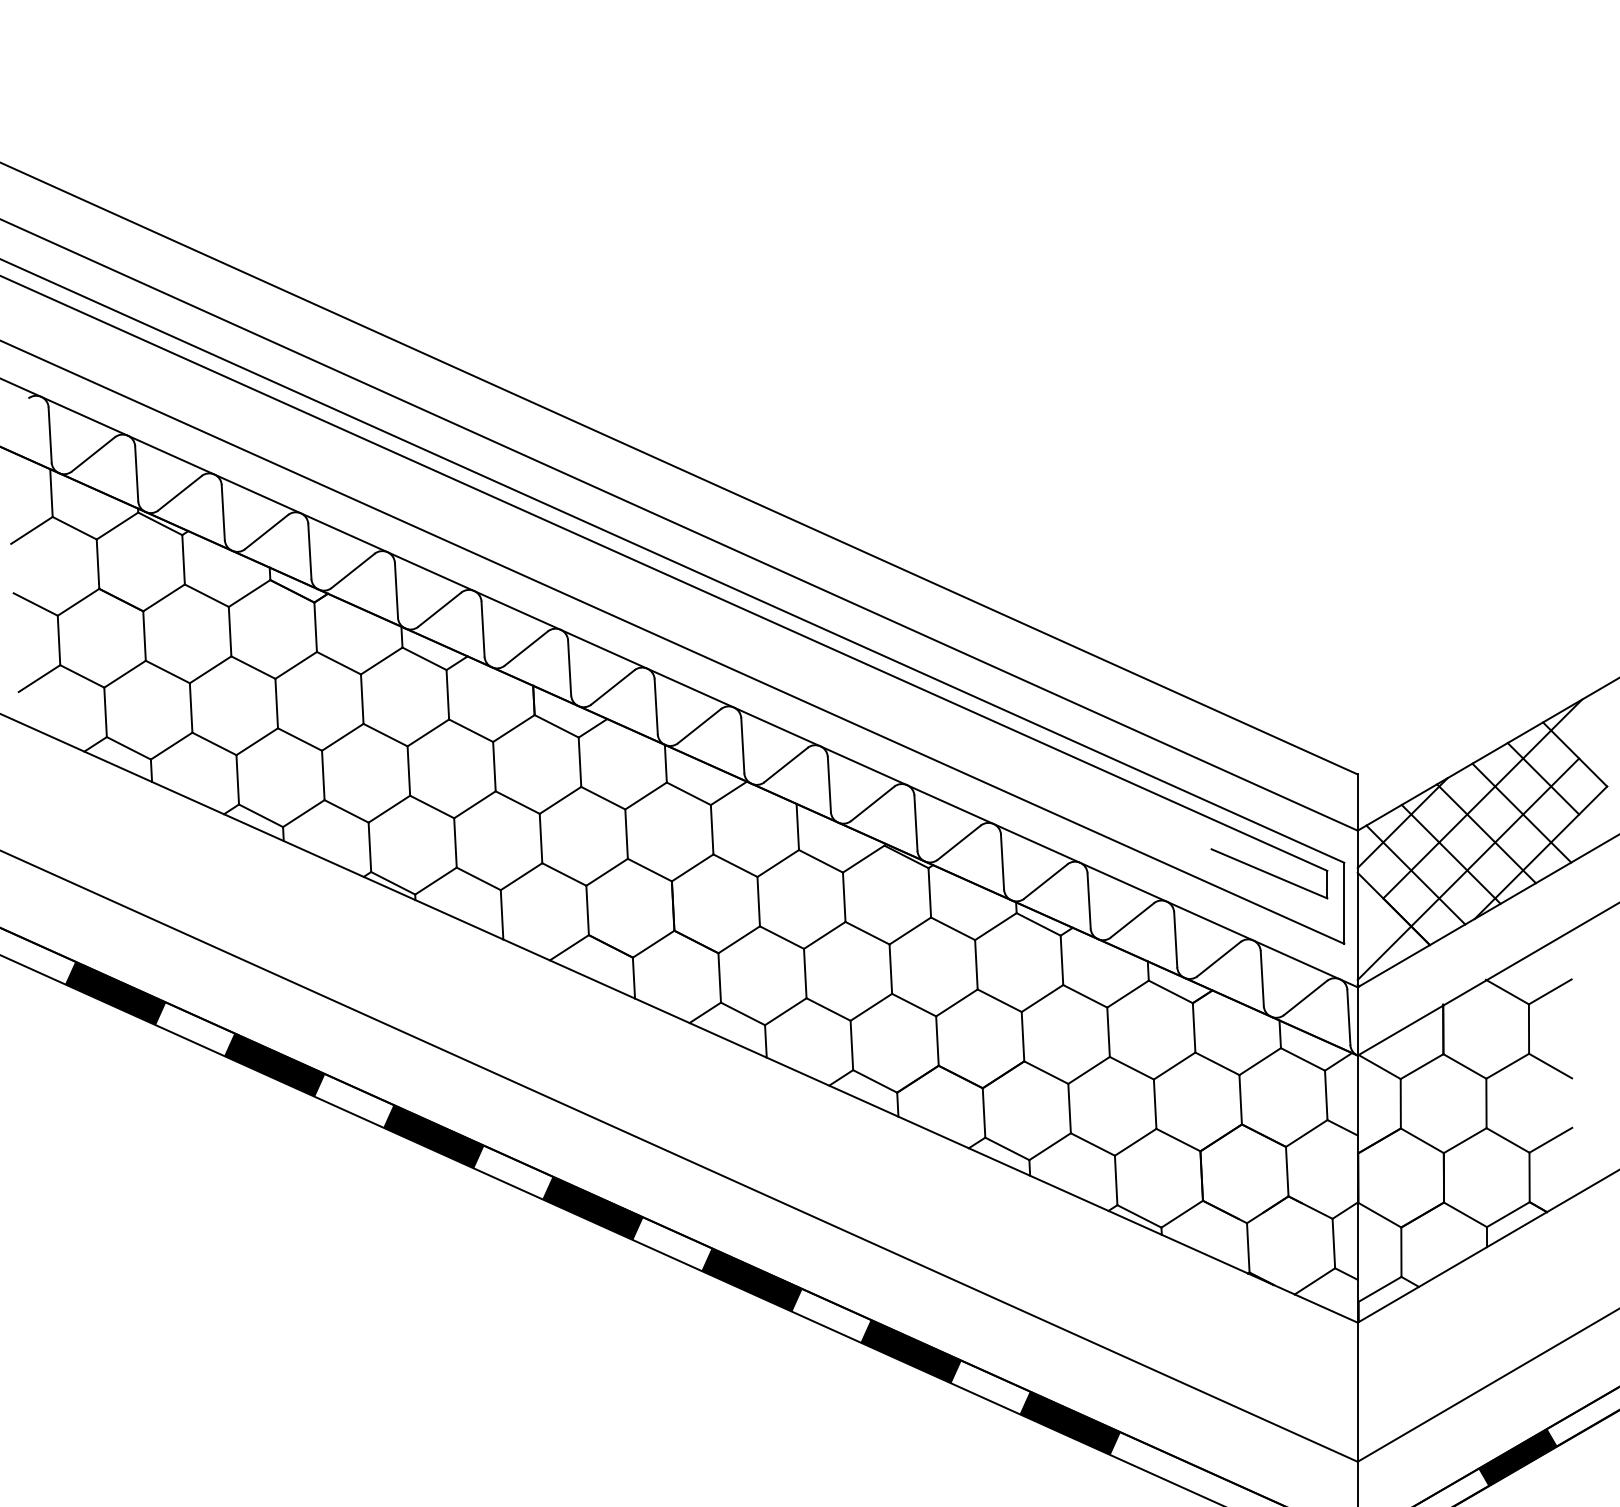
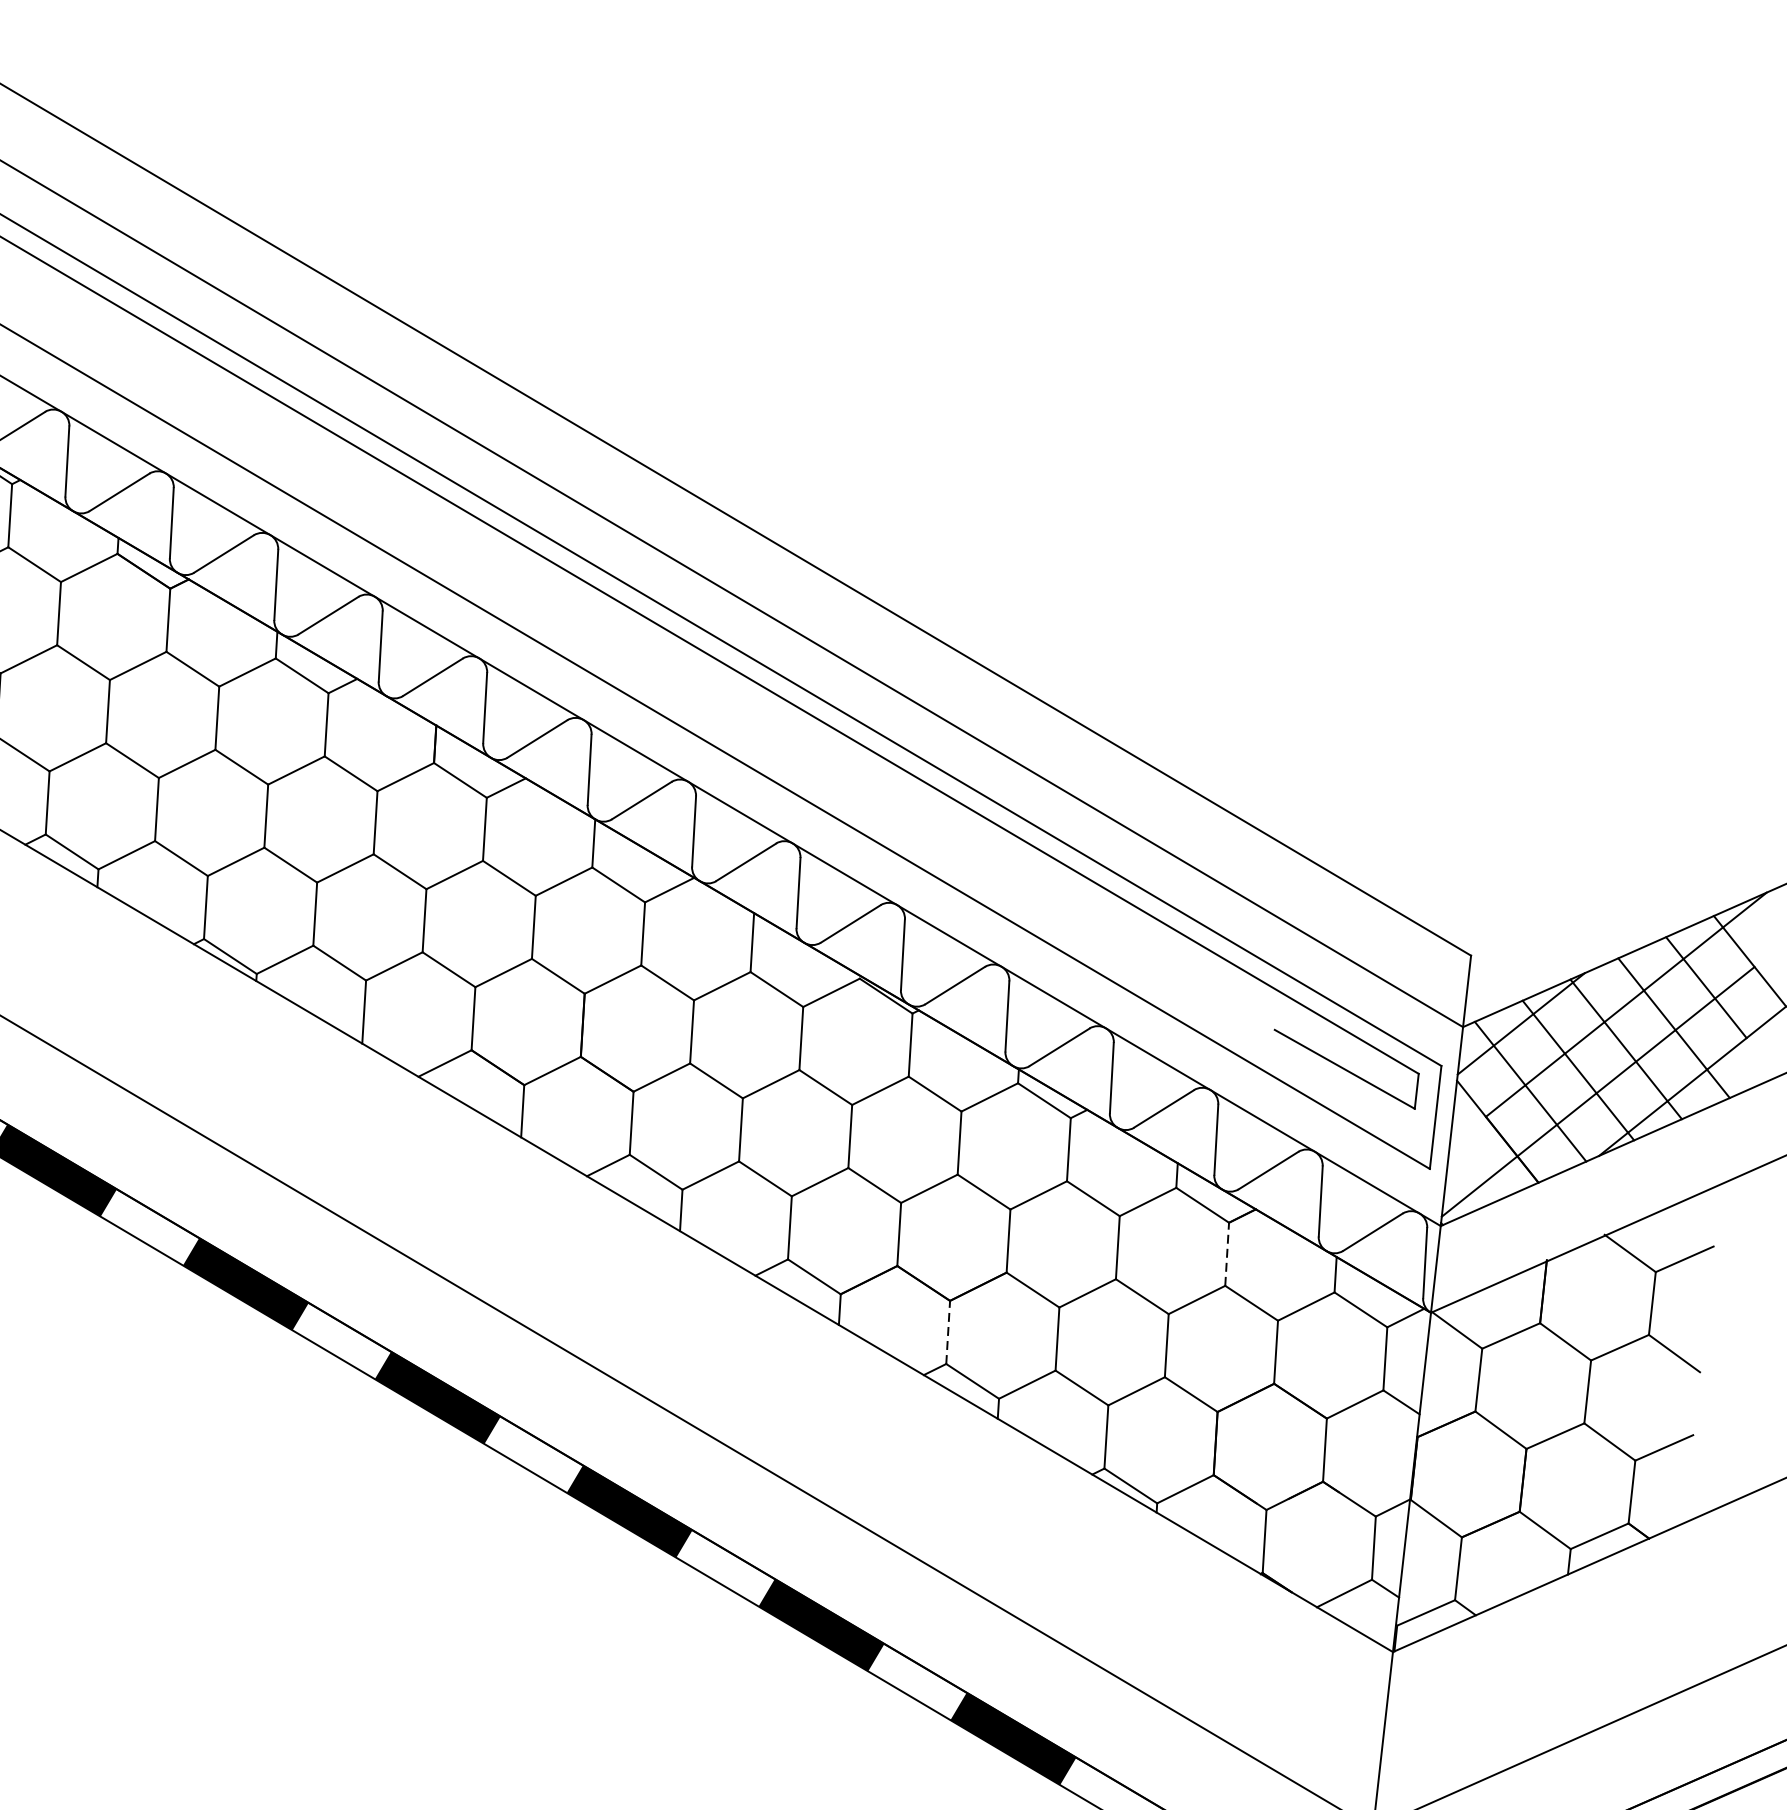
line: (1194, 1027) -> (1227, 1253), solid -> dashed
line: (984, 1112) -> (948, 1331), solid -> dashed

